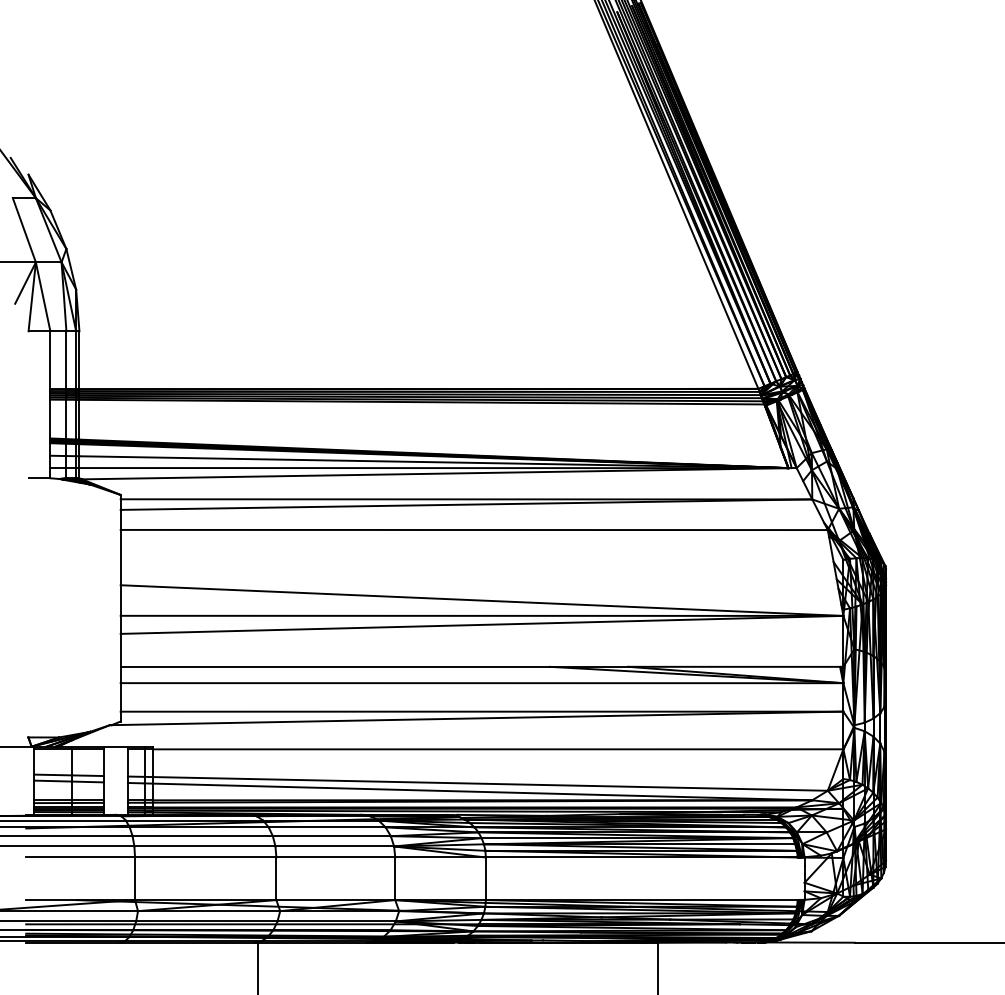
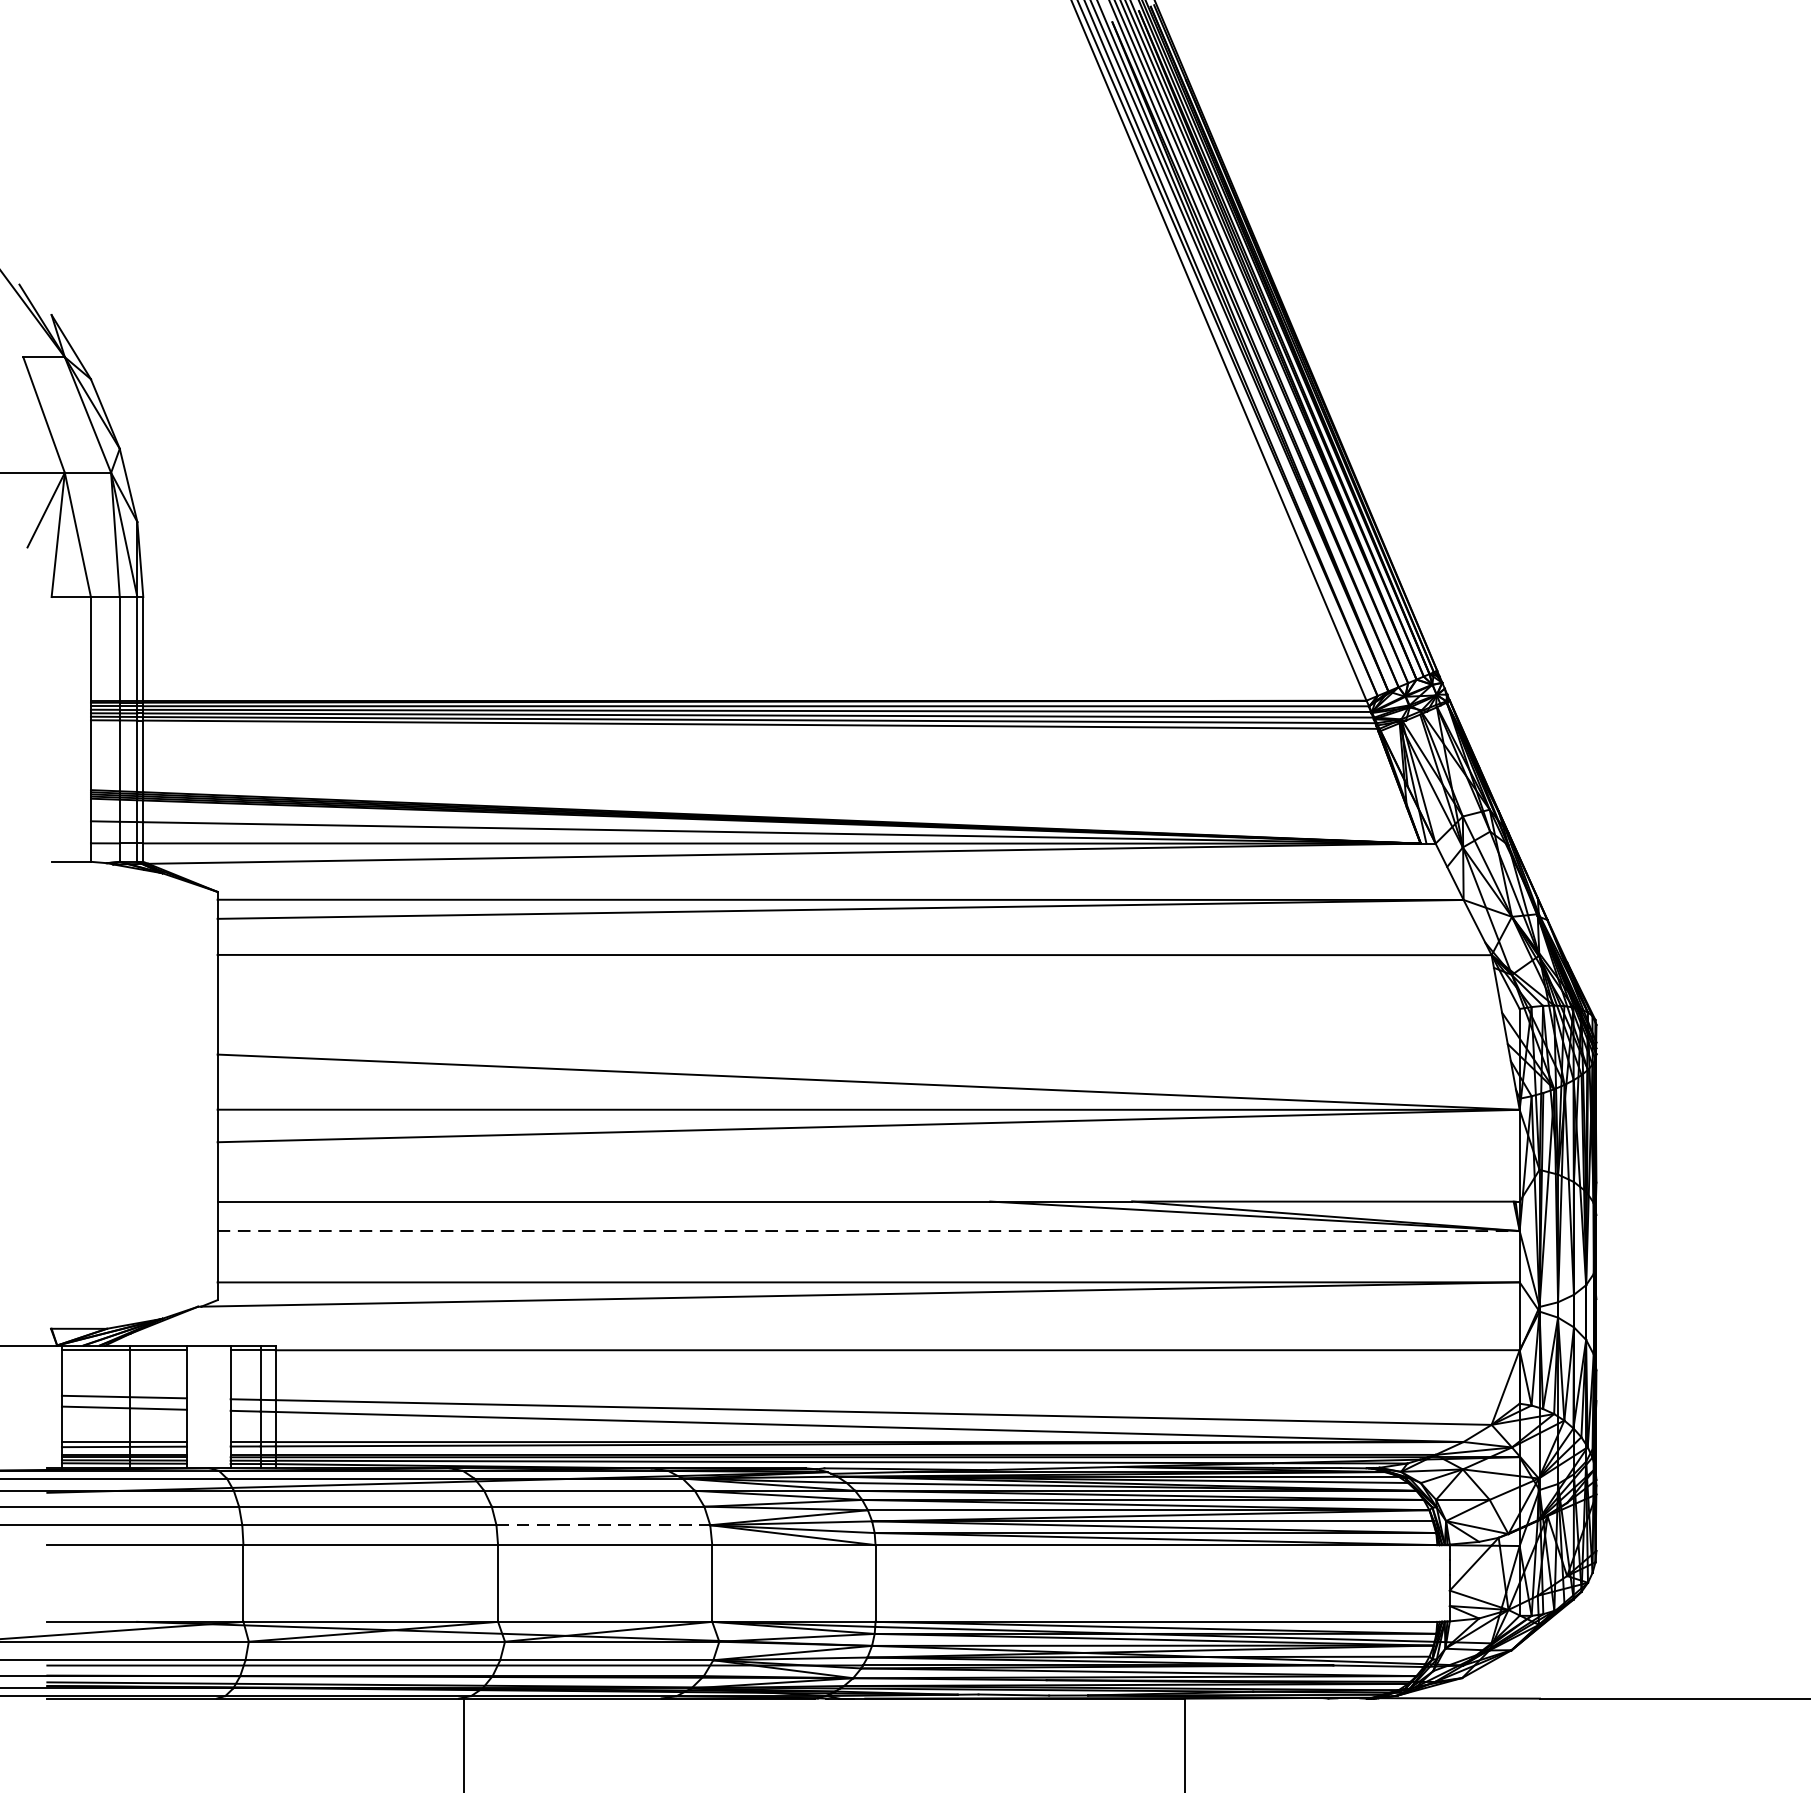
line: (482, 683) -> (869, 1231), solid -> dashed
line: (335, 846) -> (604, 1525), solid -> dashed

